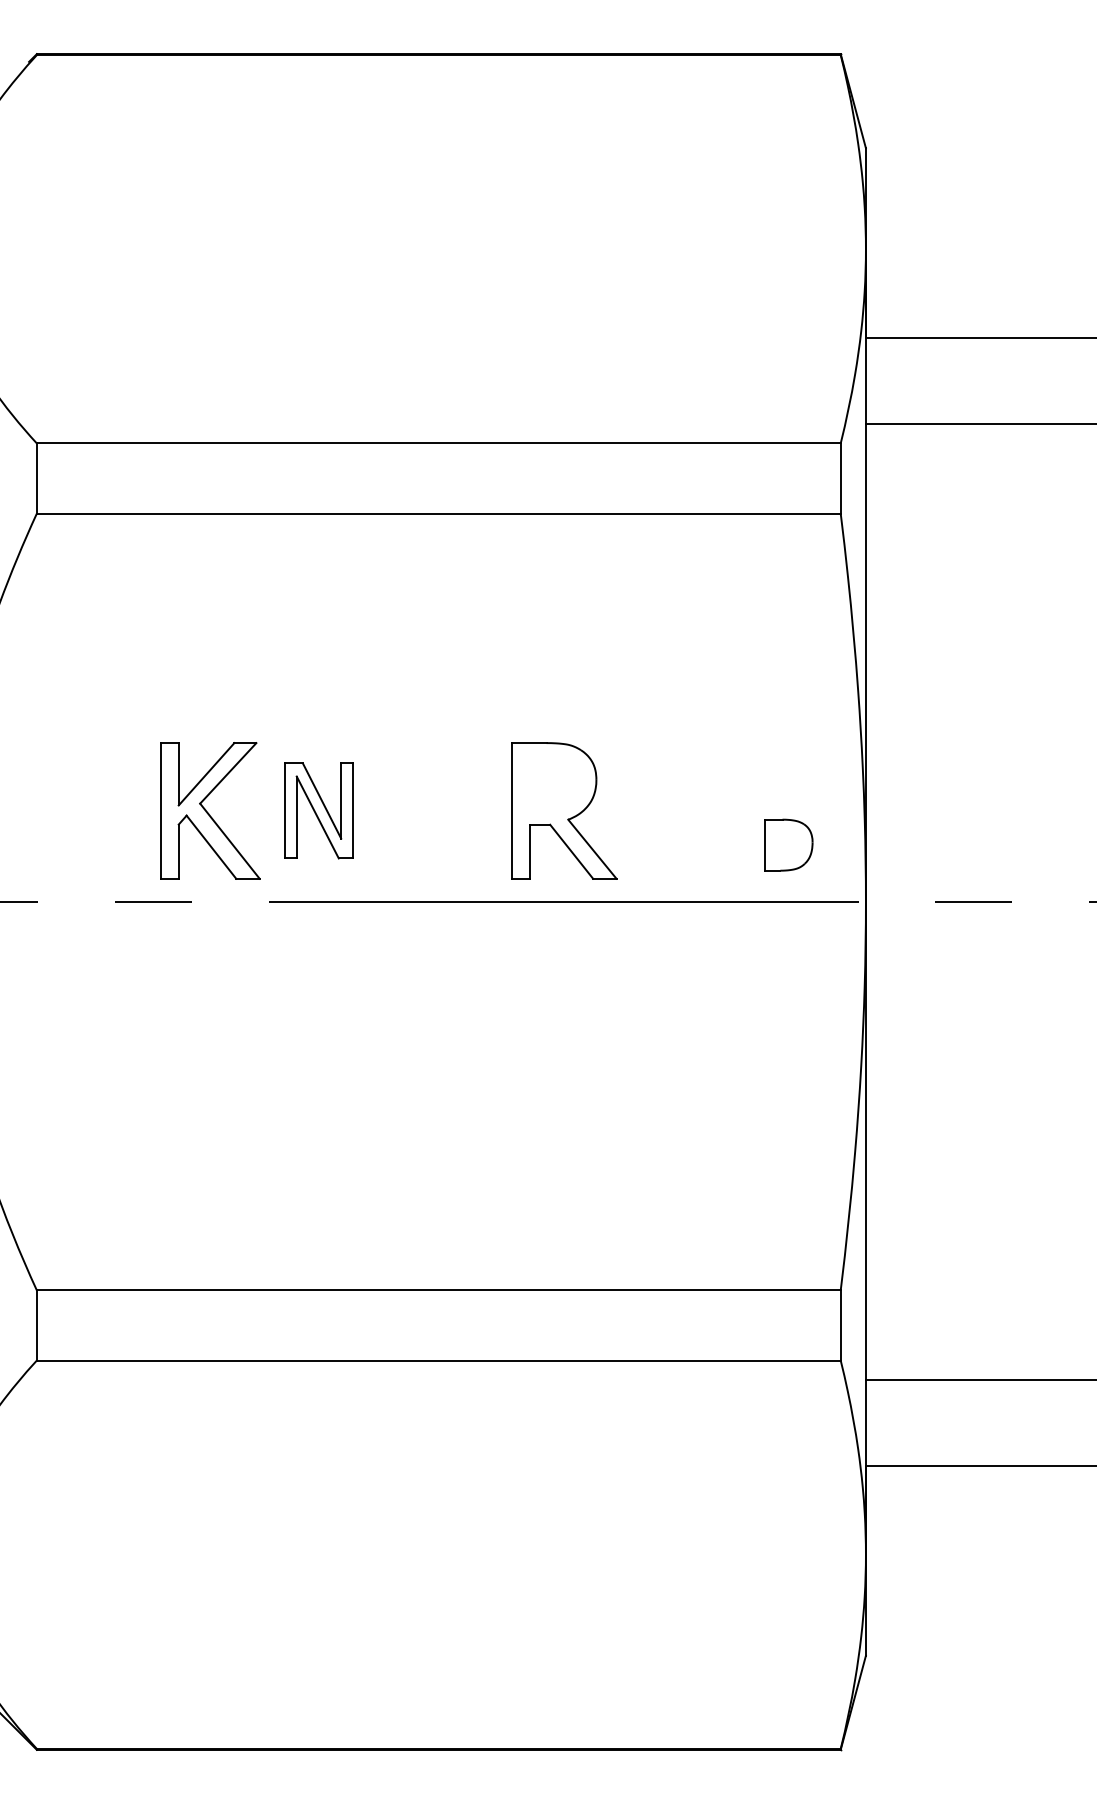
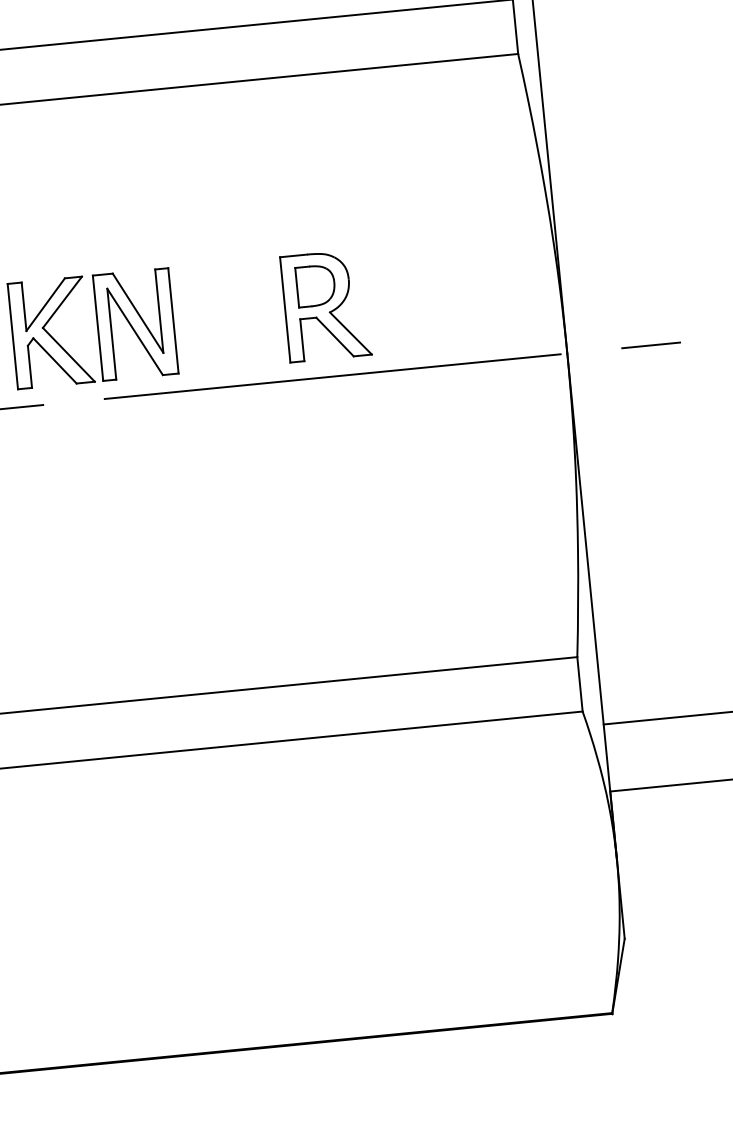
part: (318, 810) -> (135, 324), size x1.43
part: (788, 844) -> (315, 285), moved

